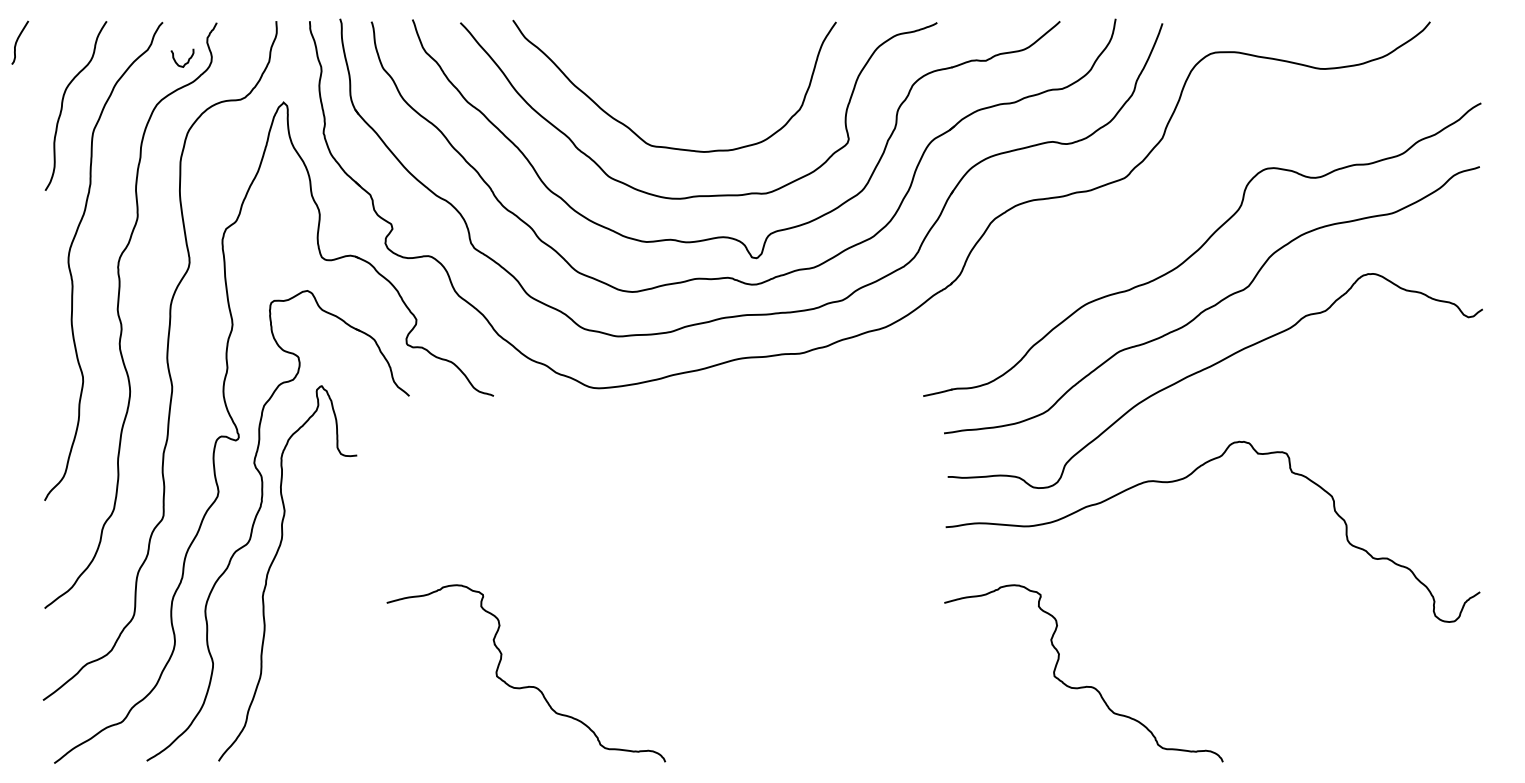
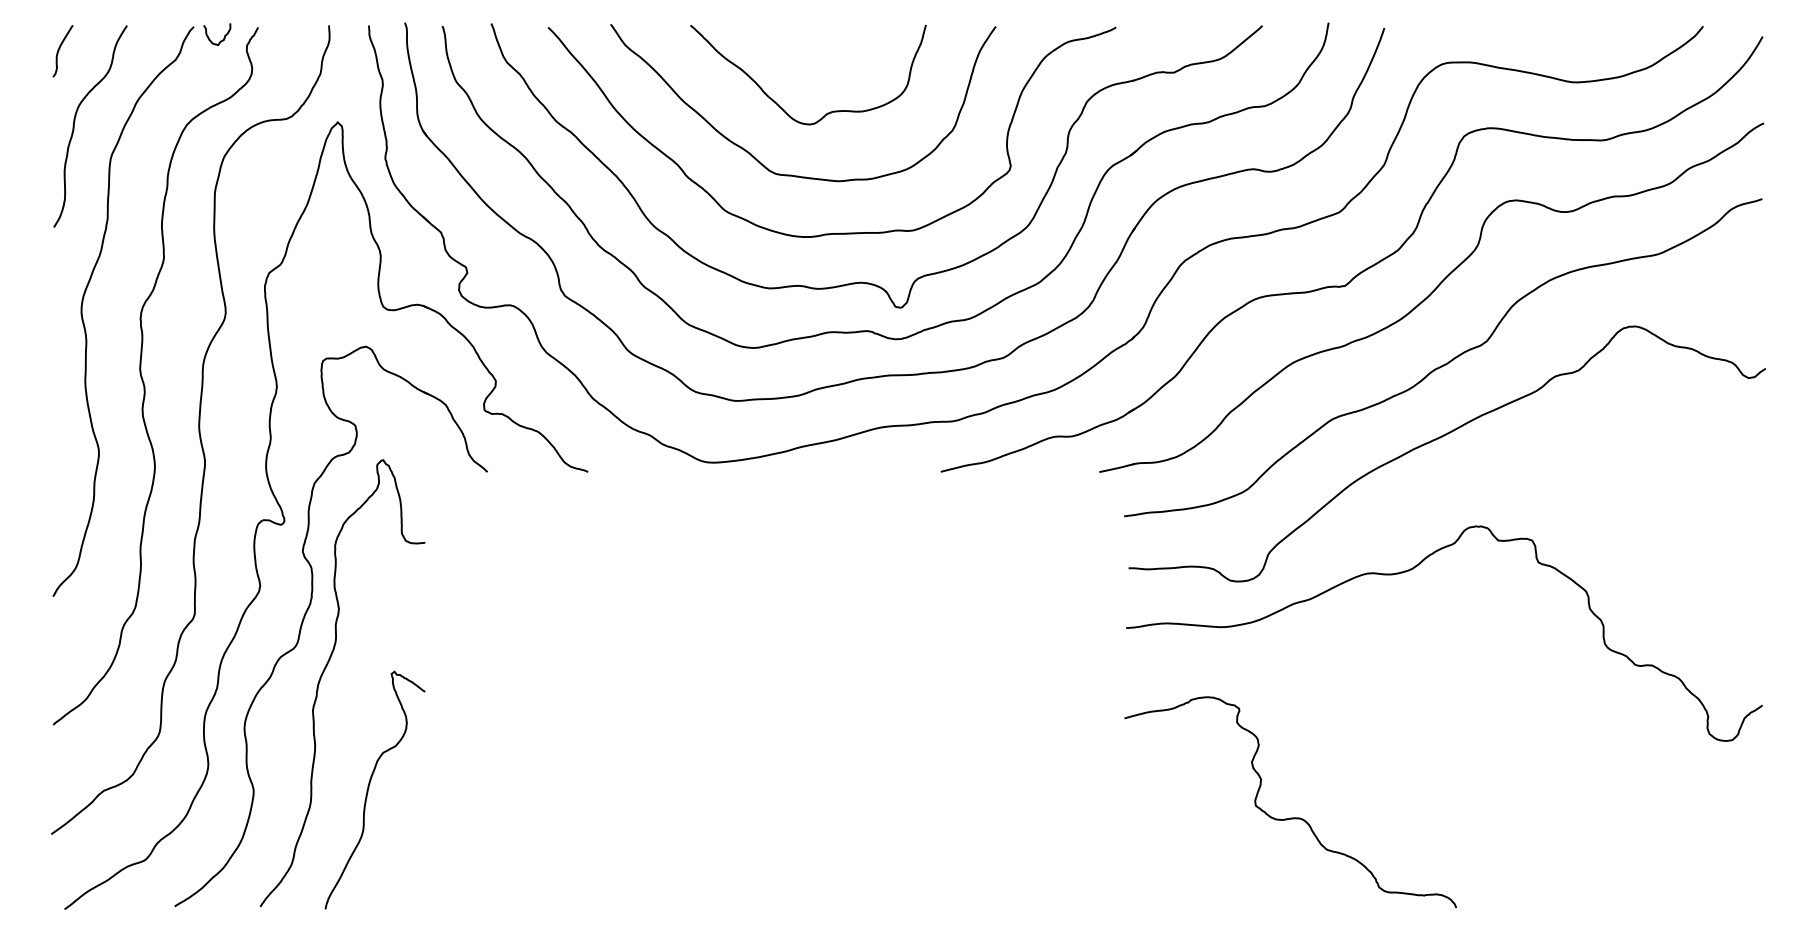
curve: (17, 42) -> (59, 50), moved
curve: (187, 60) -> (223, 37), moved
curve: (657, 90) -> (783, 108), added
part: (1142, 227) -> (1360, 271), added
curve: (310, 661) -> (369, 788), added
curve: (526, 686) -> (626, 817), removed

